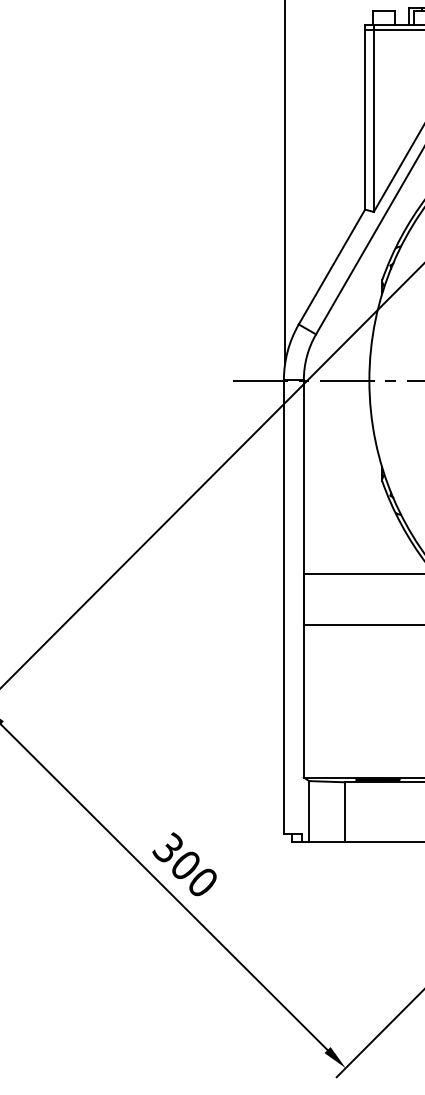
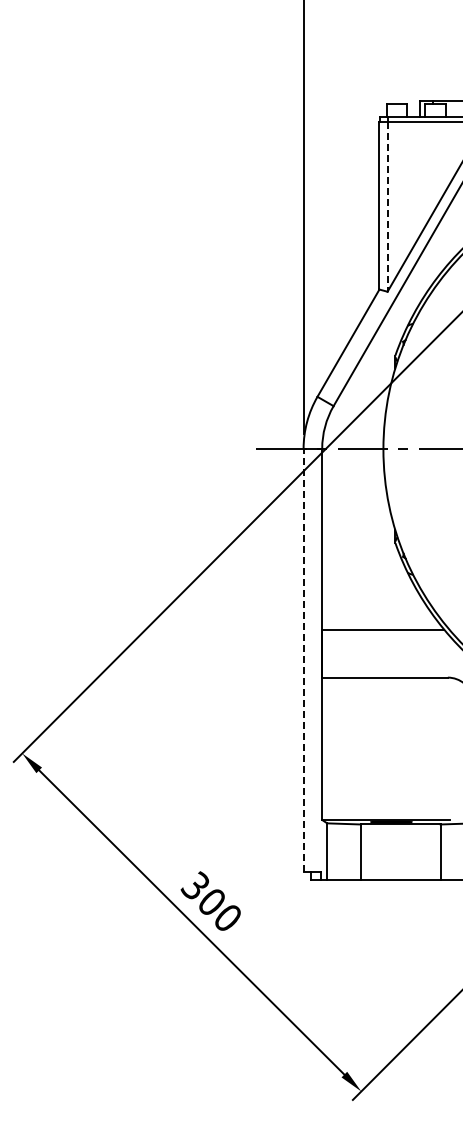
line: (373, 120) -> (387, 206), solid -> dashed
line: (283, 606) -> (303, 660), solid -> dashed

